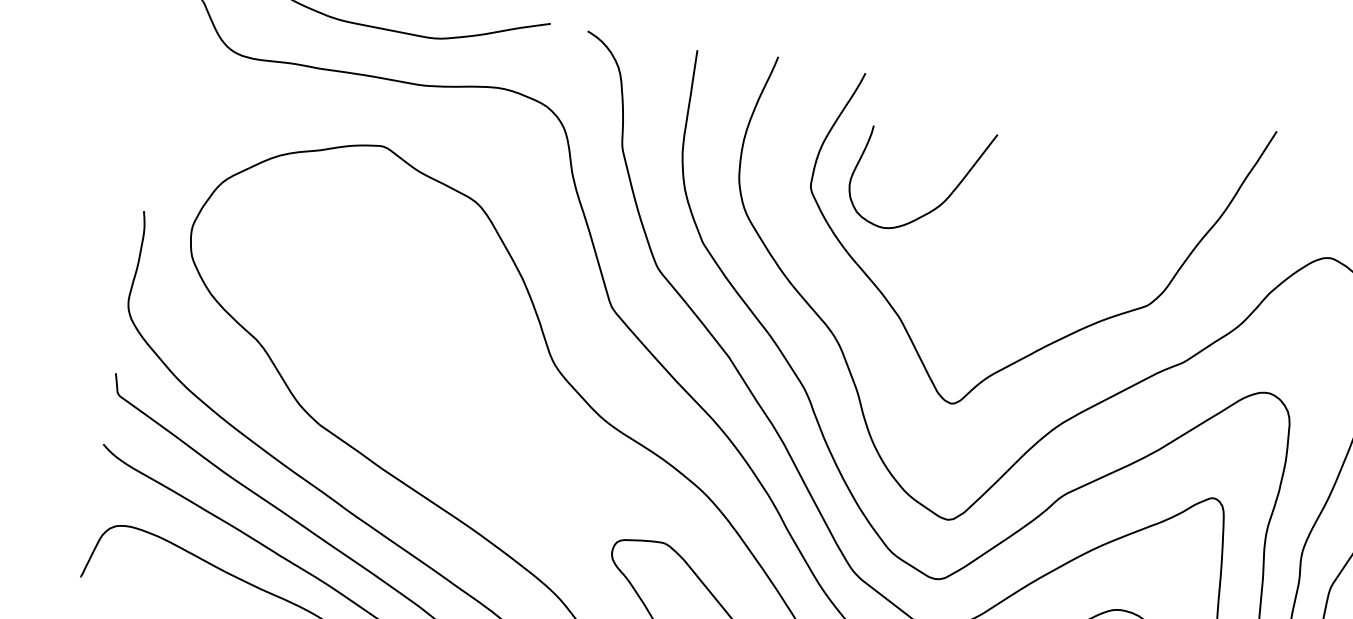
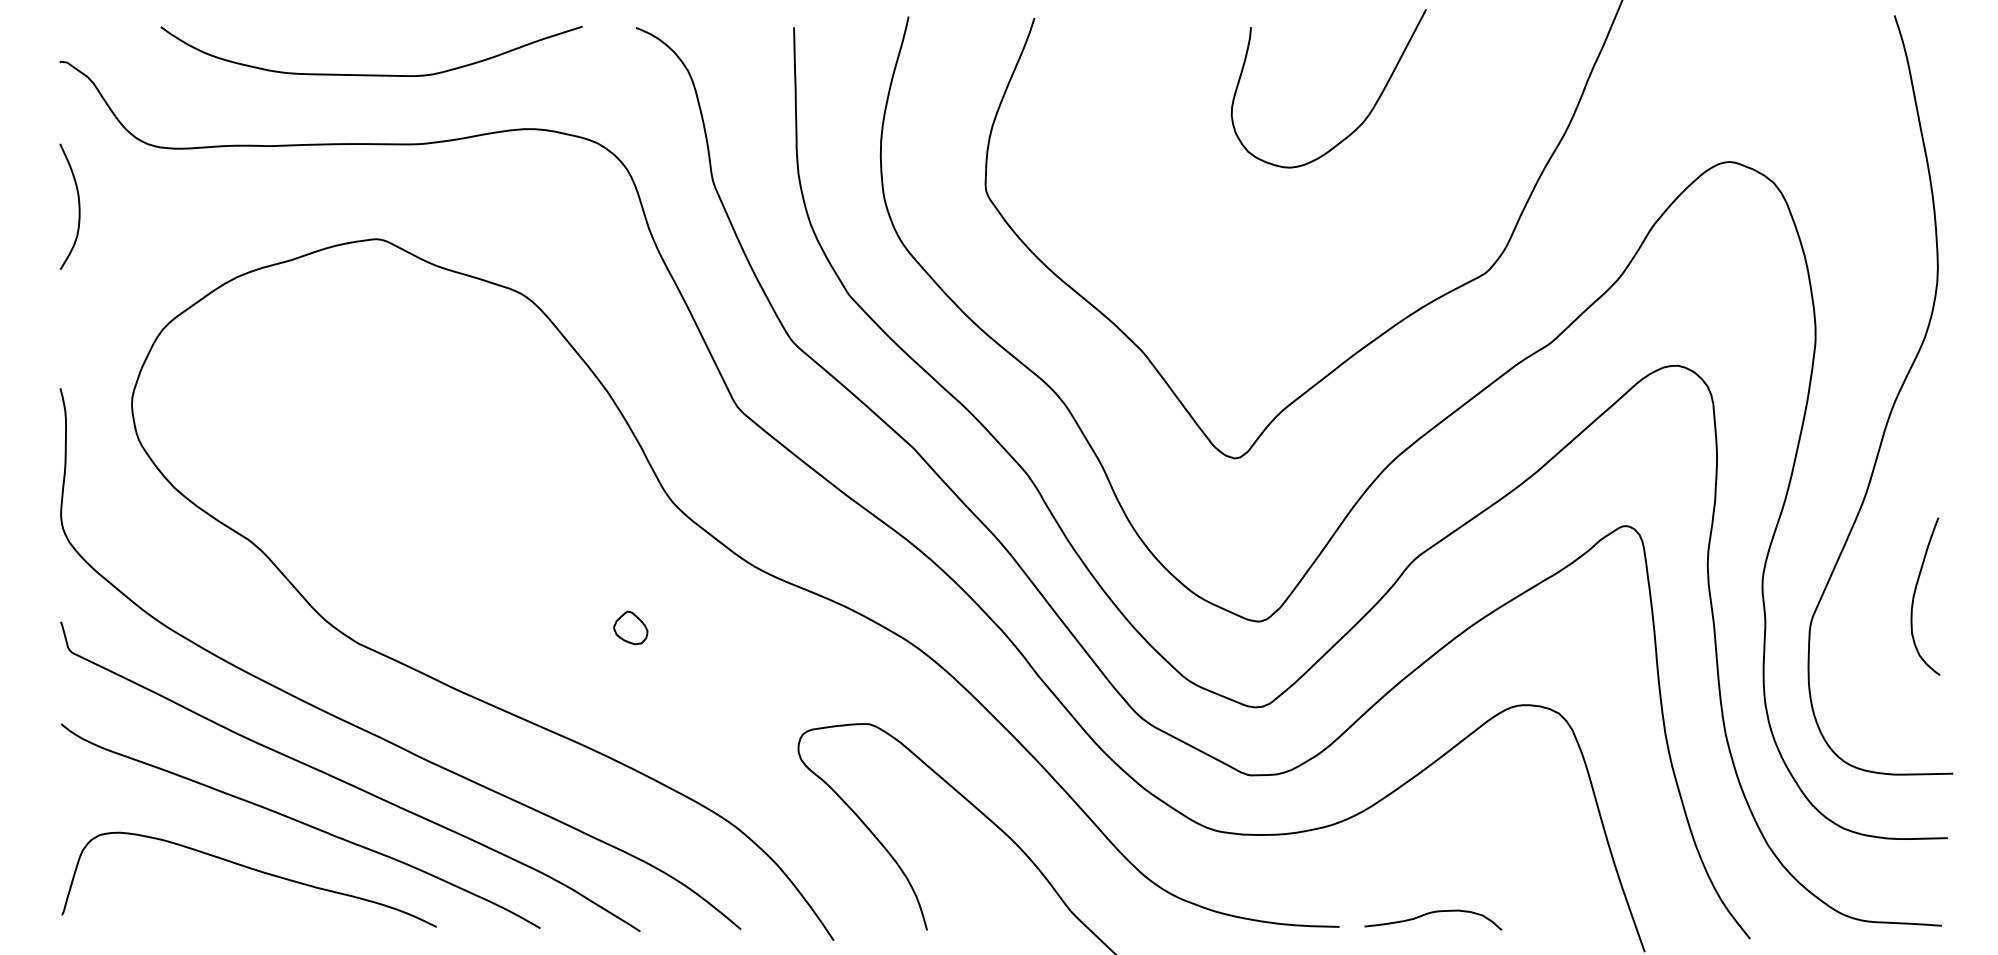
curve: (178, 87) -> (78, 206), added
curve: (942, 202) -> (1365, 117), moved
part: (510, 446) -> (630, 627), added

